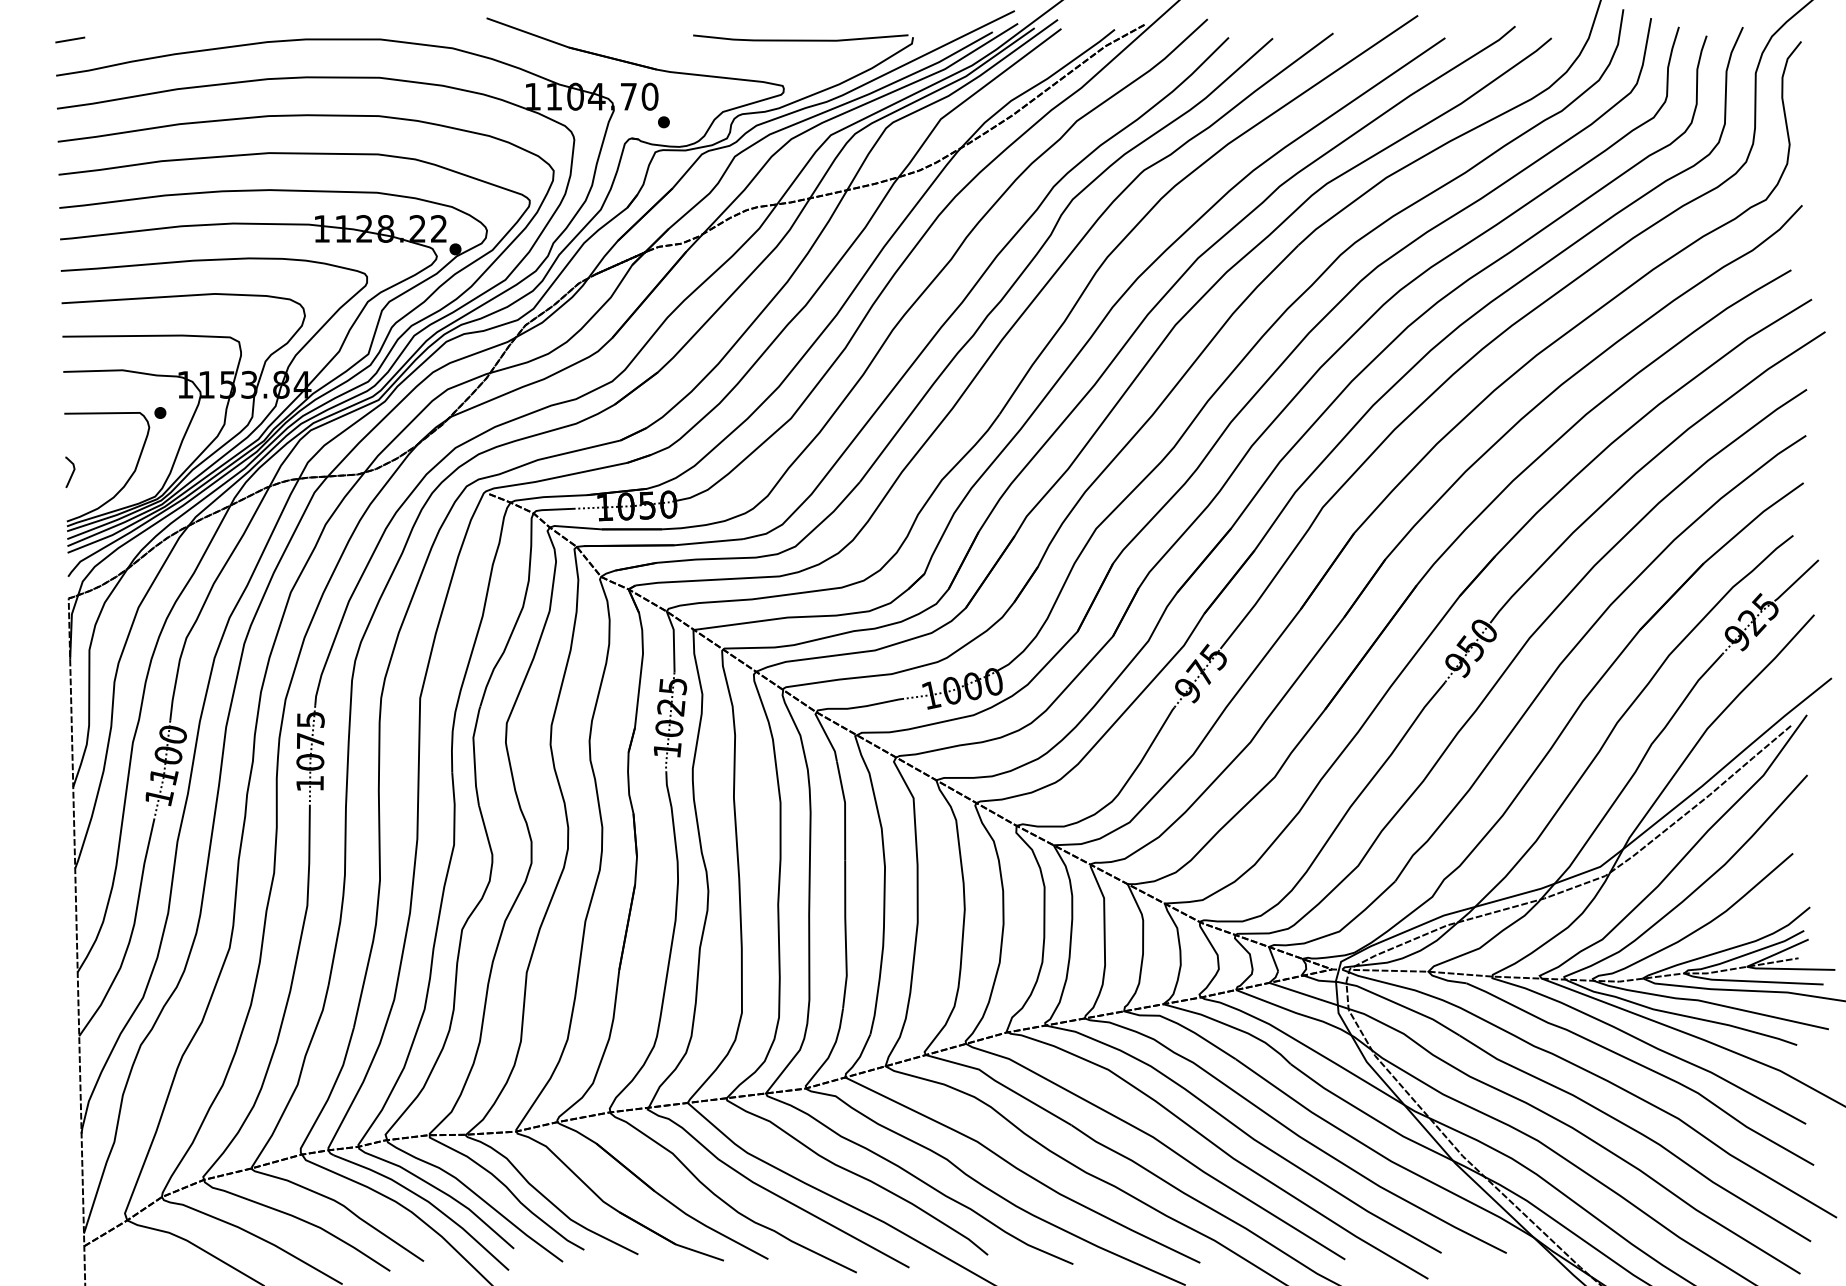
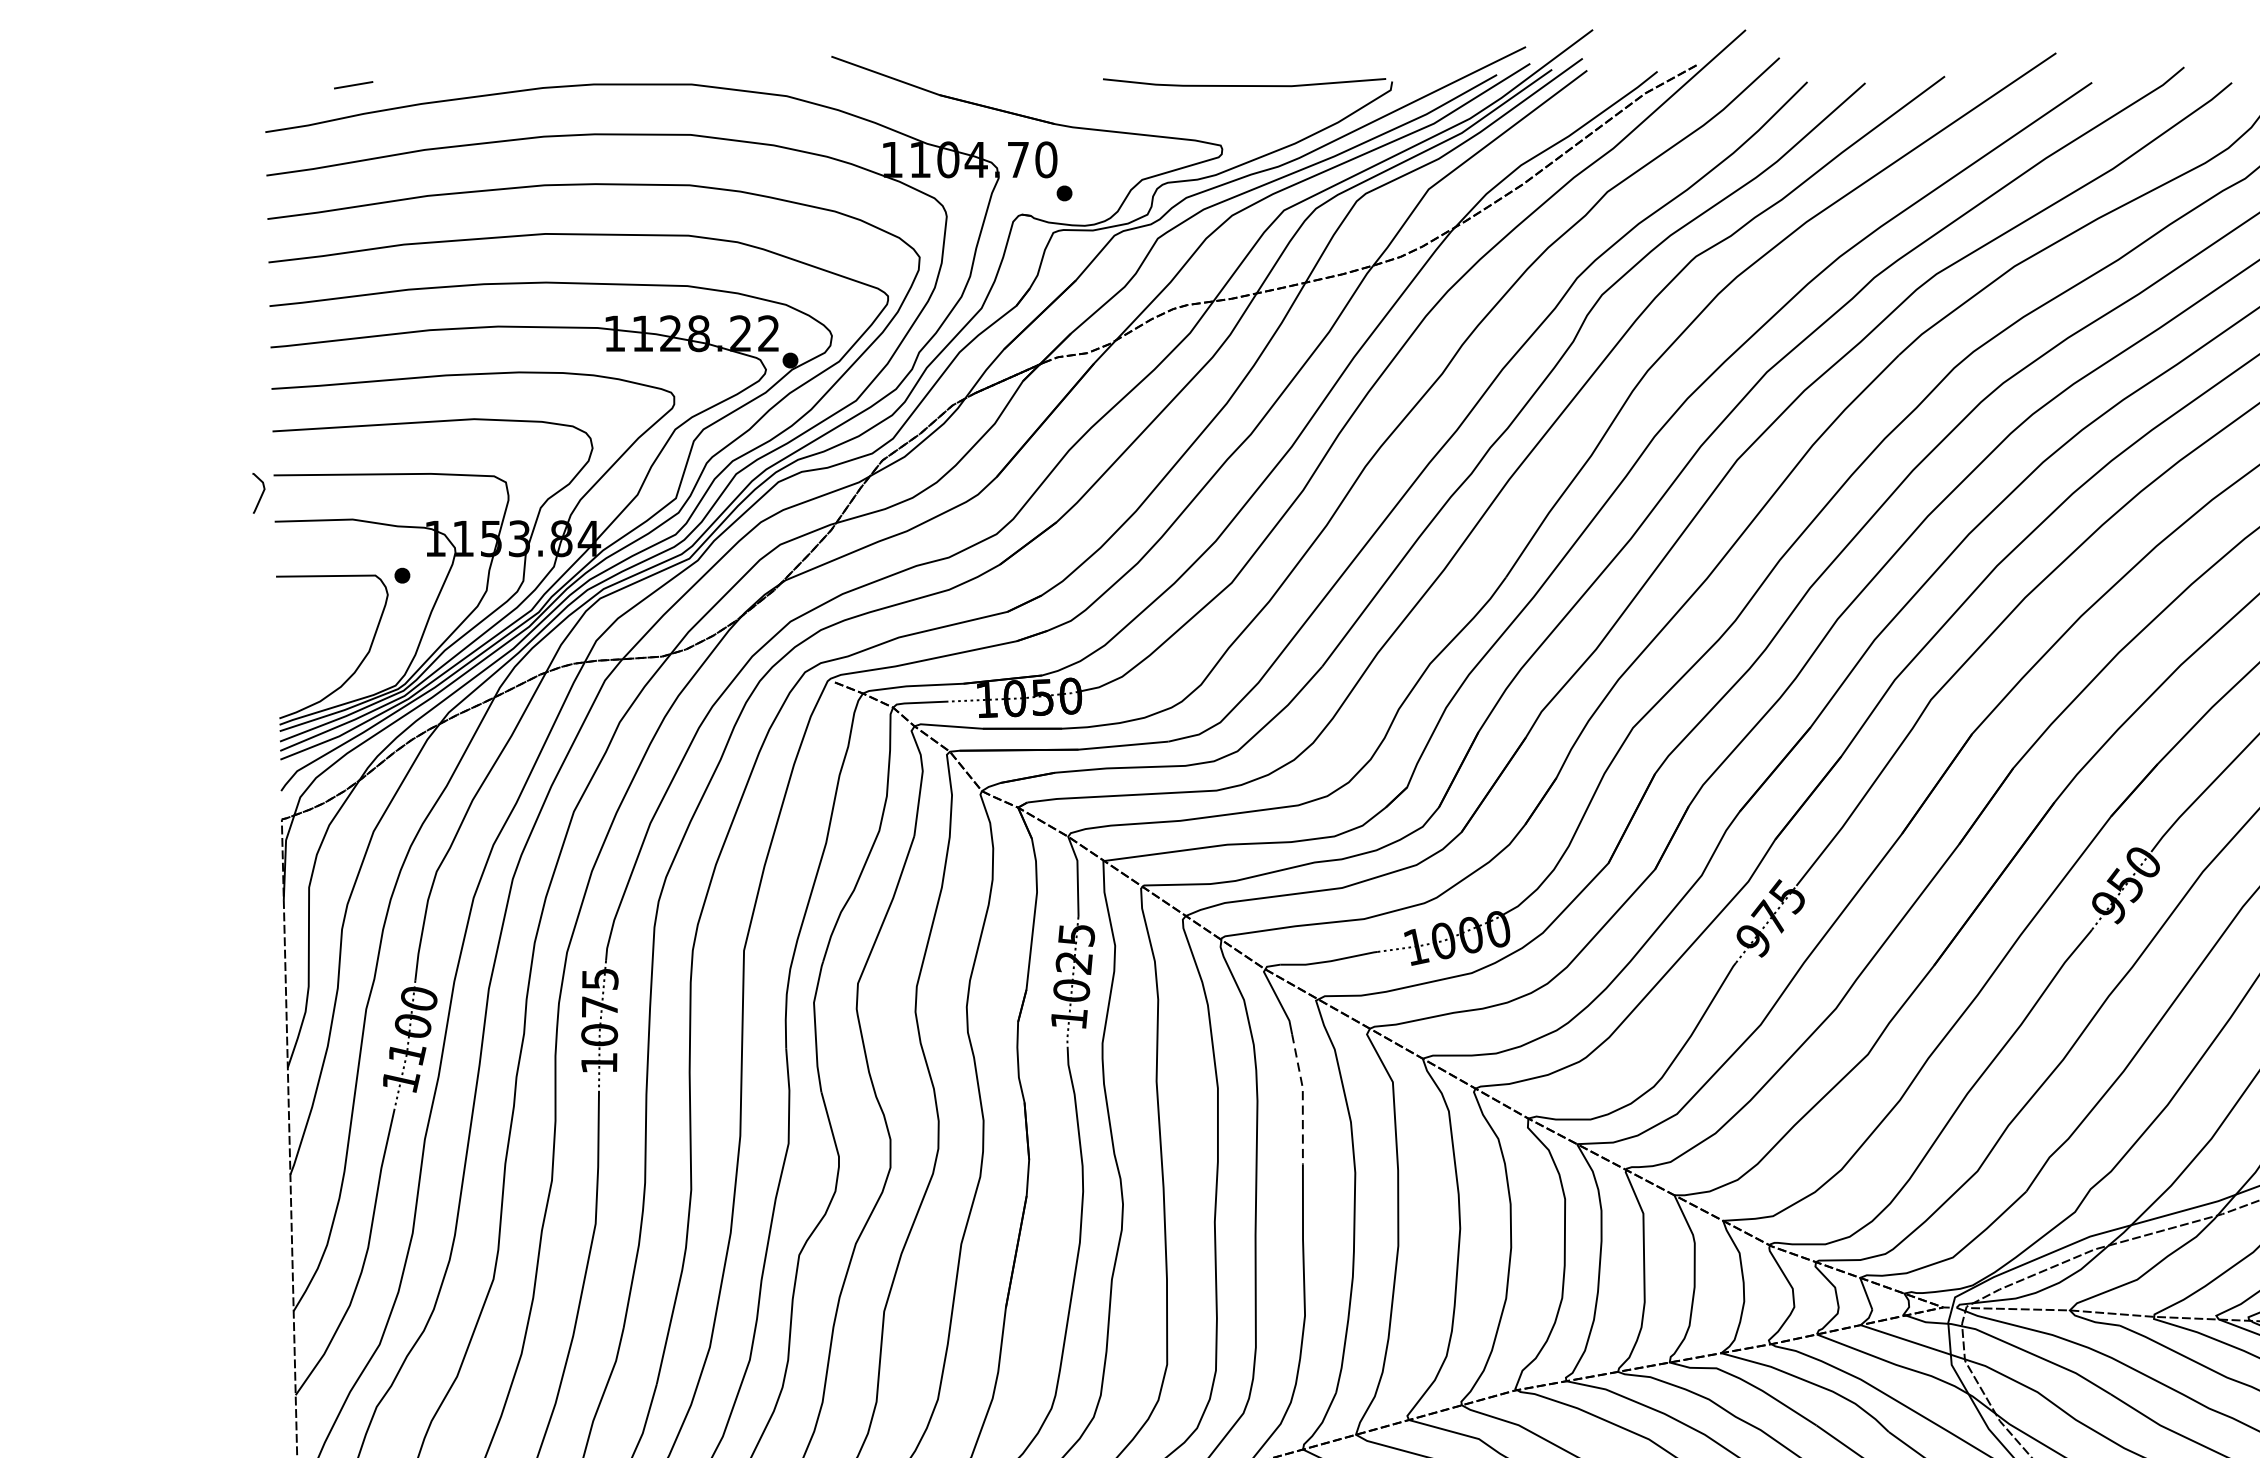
line: (70, 39) -> (353, 84), moved
curve: (72, 471) -> (261, 492), moved
line: (845, 809) -> (1303, 1097), solid -> dashed

